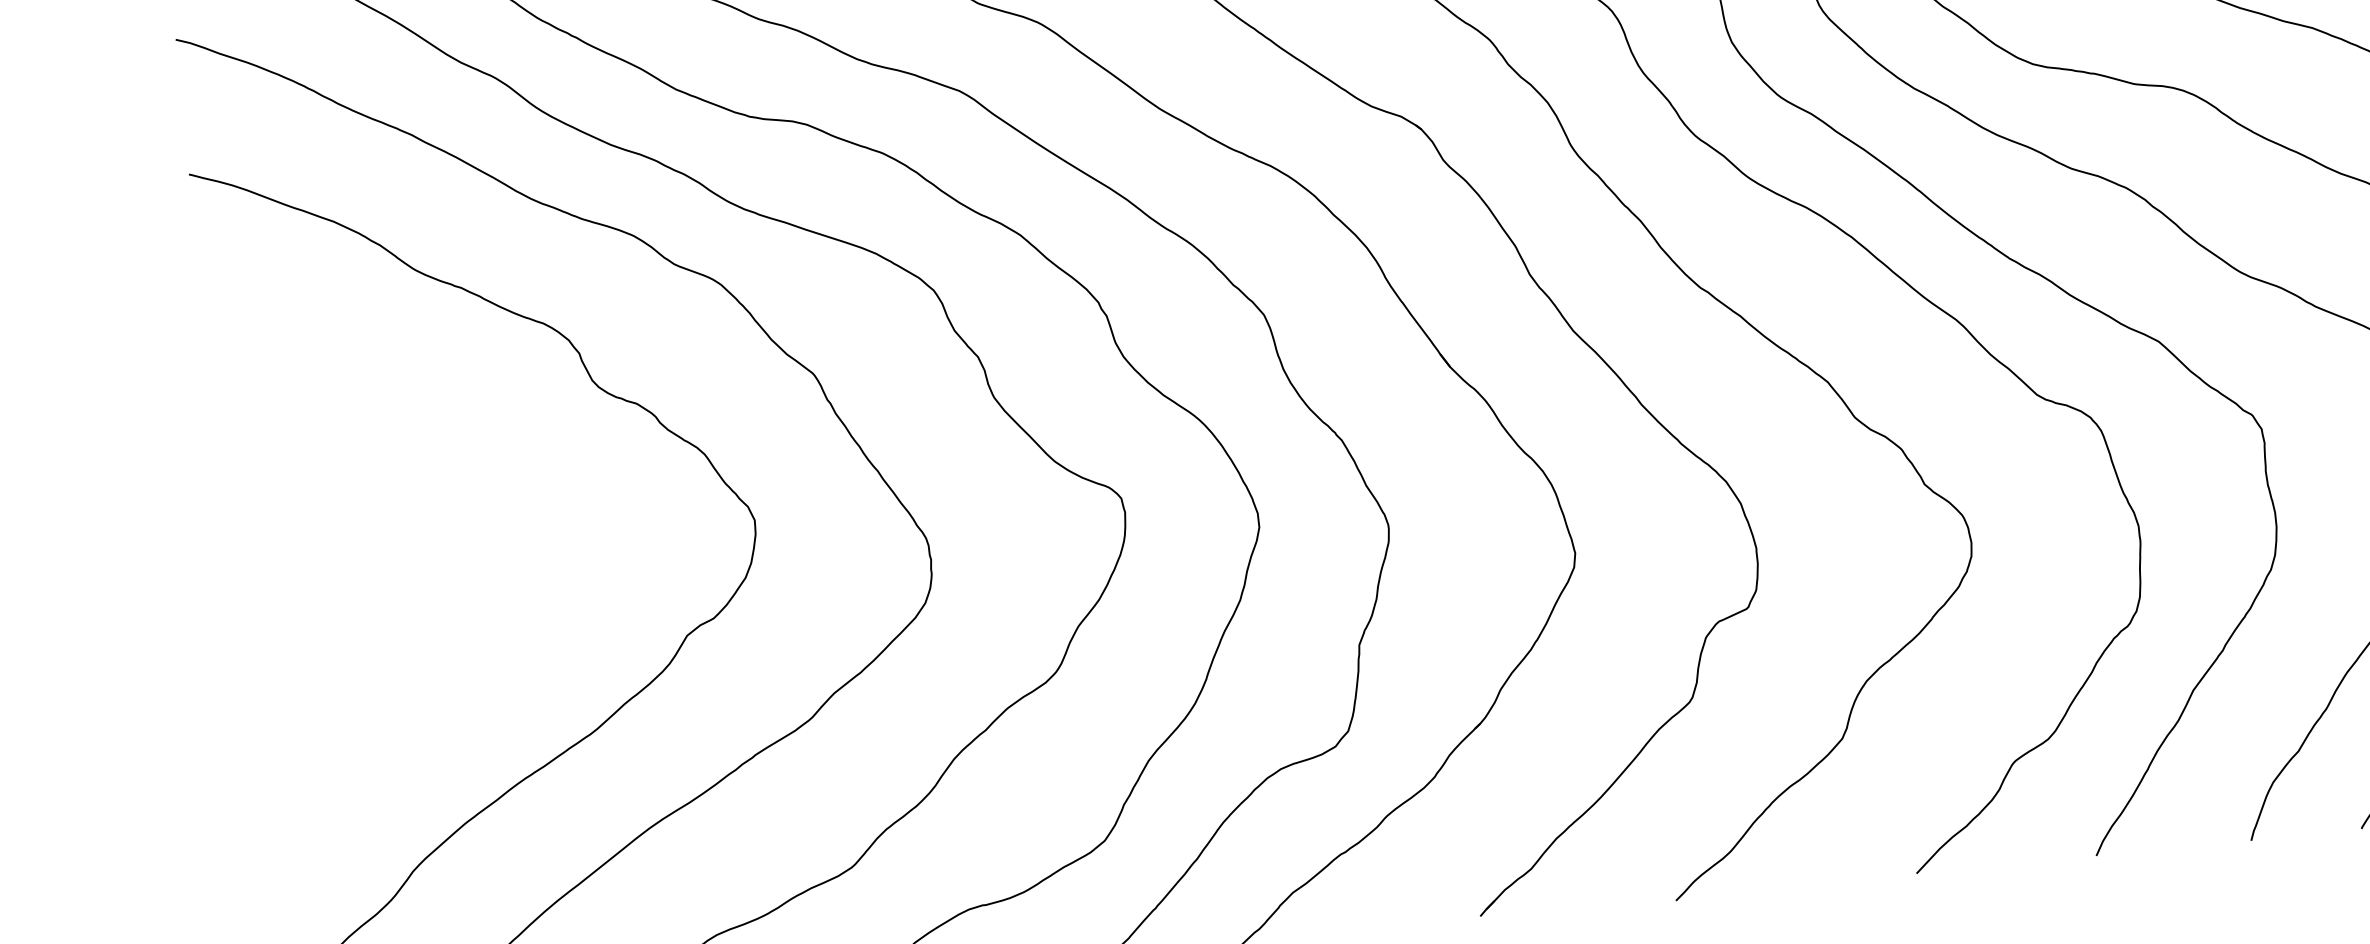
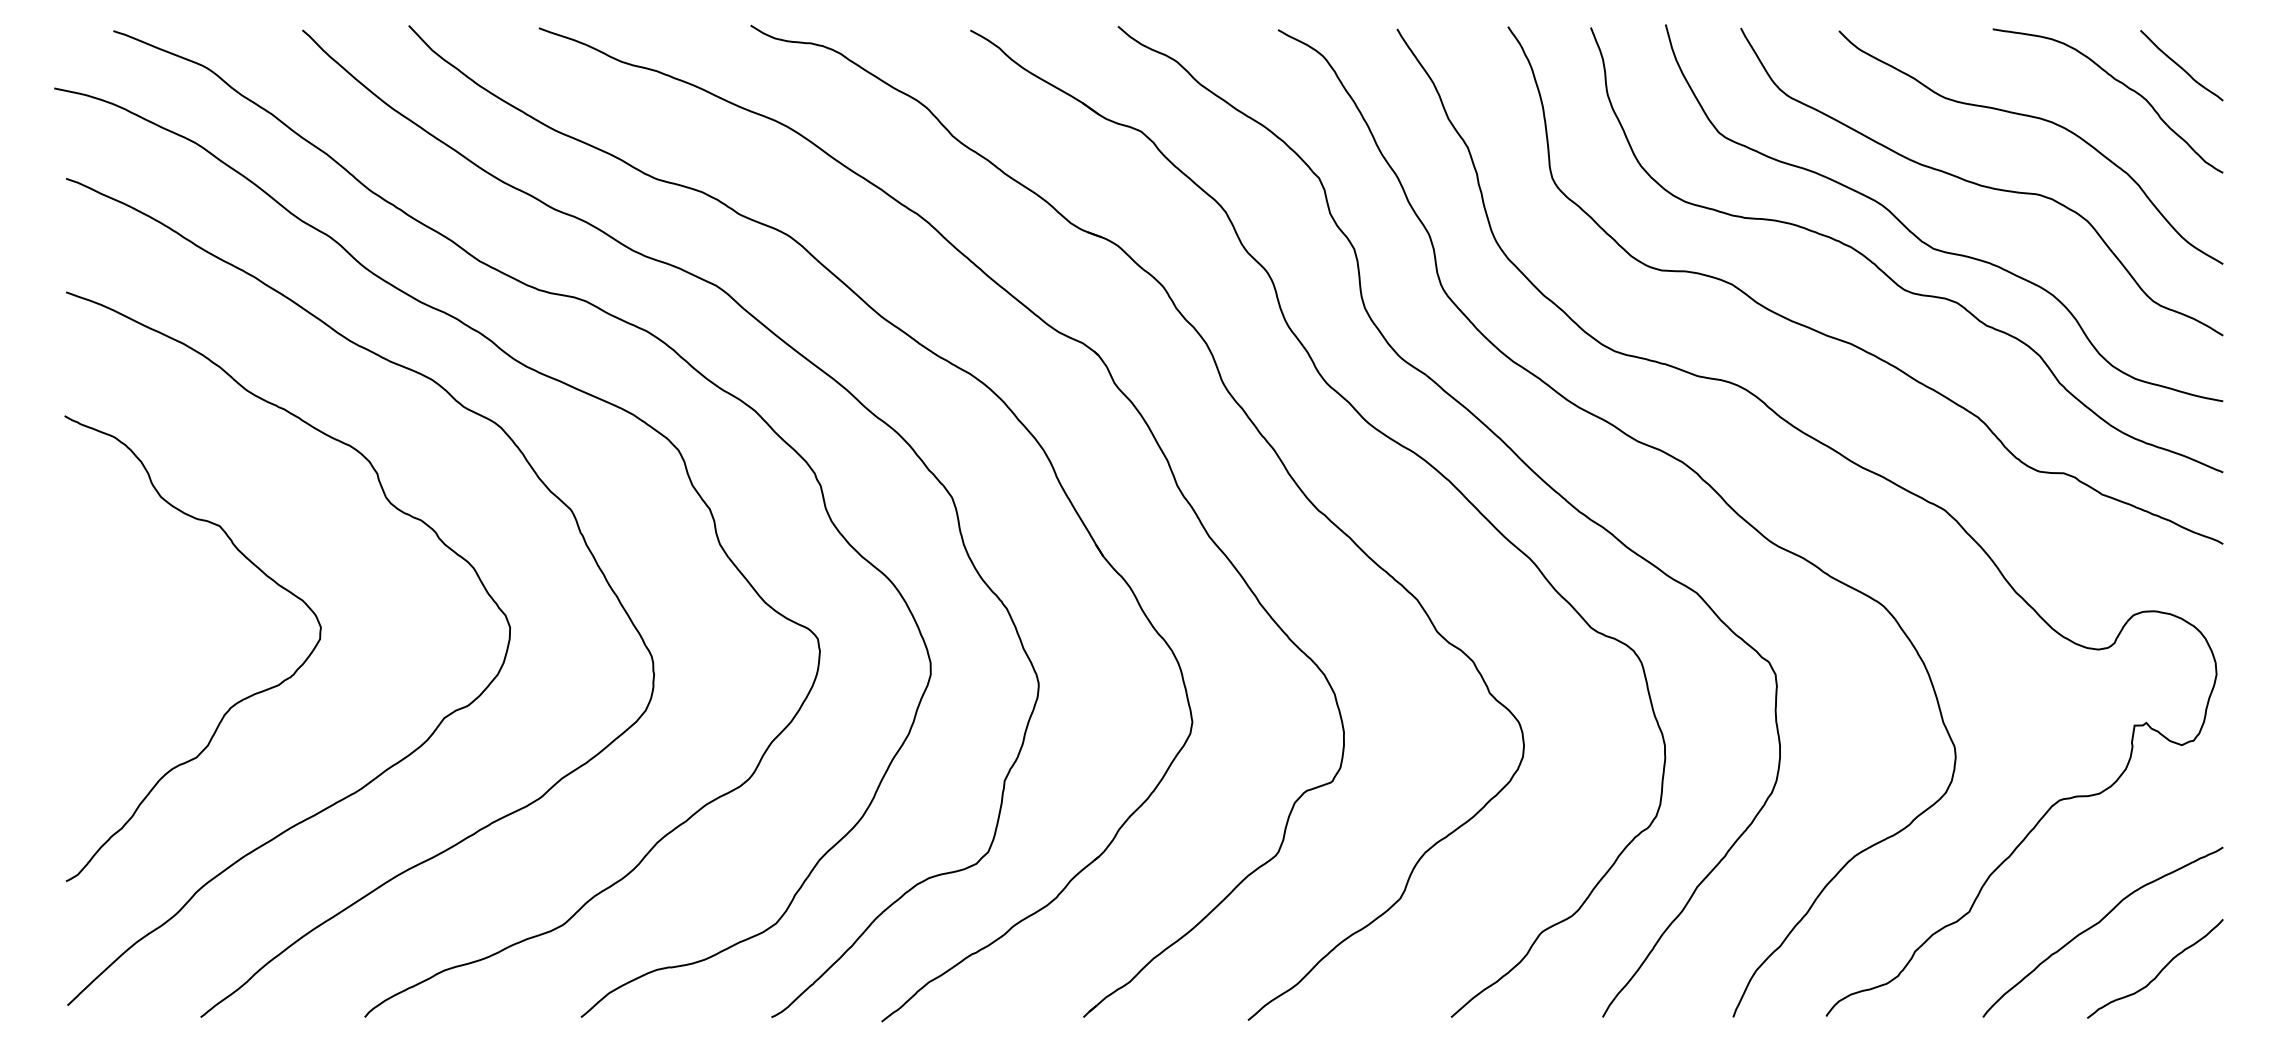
curve: (436, 642) -> (234, 703), added

